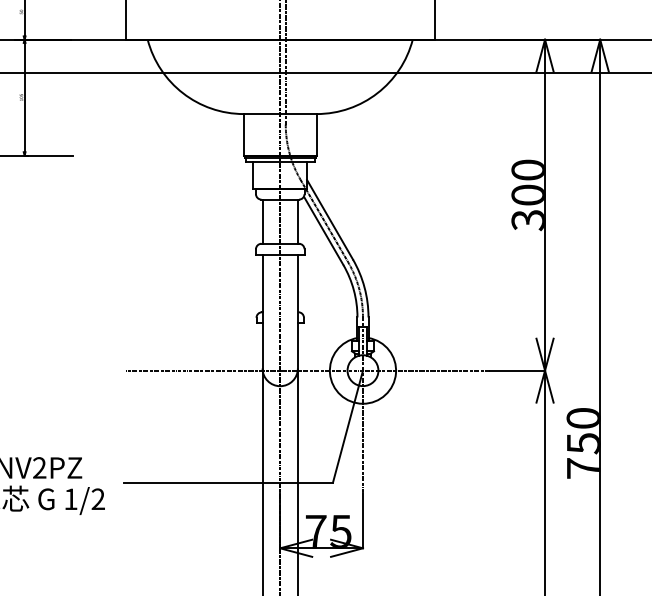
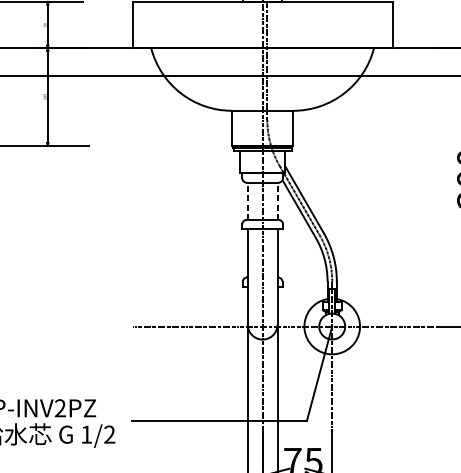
line: (262, 221) -> (247, 201), solid -> dashed
line: (297, 221) -> (277, 201), solid -> dashed

